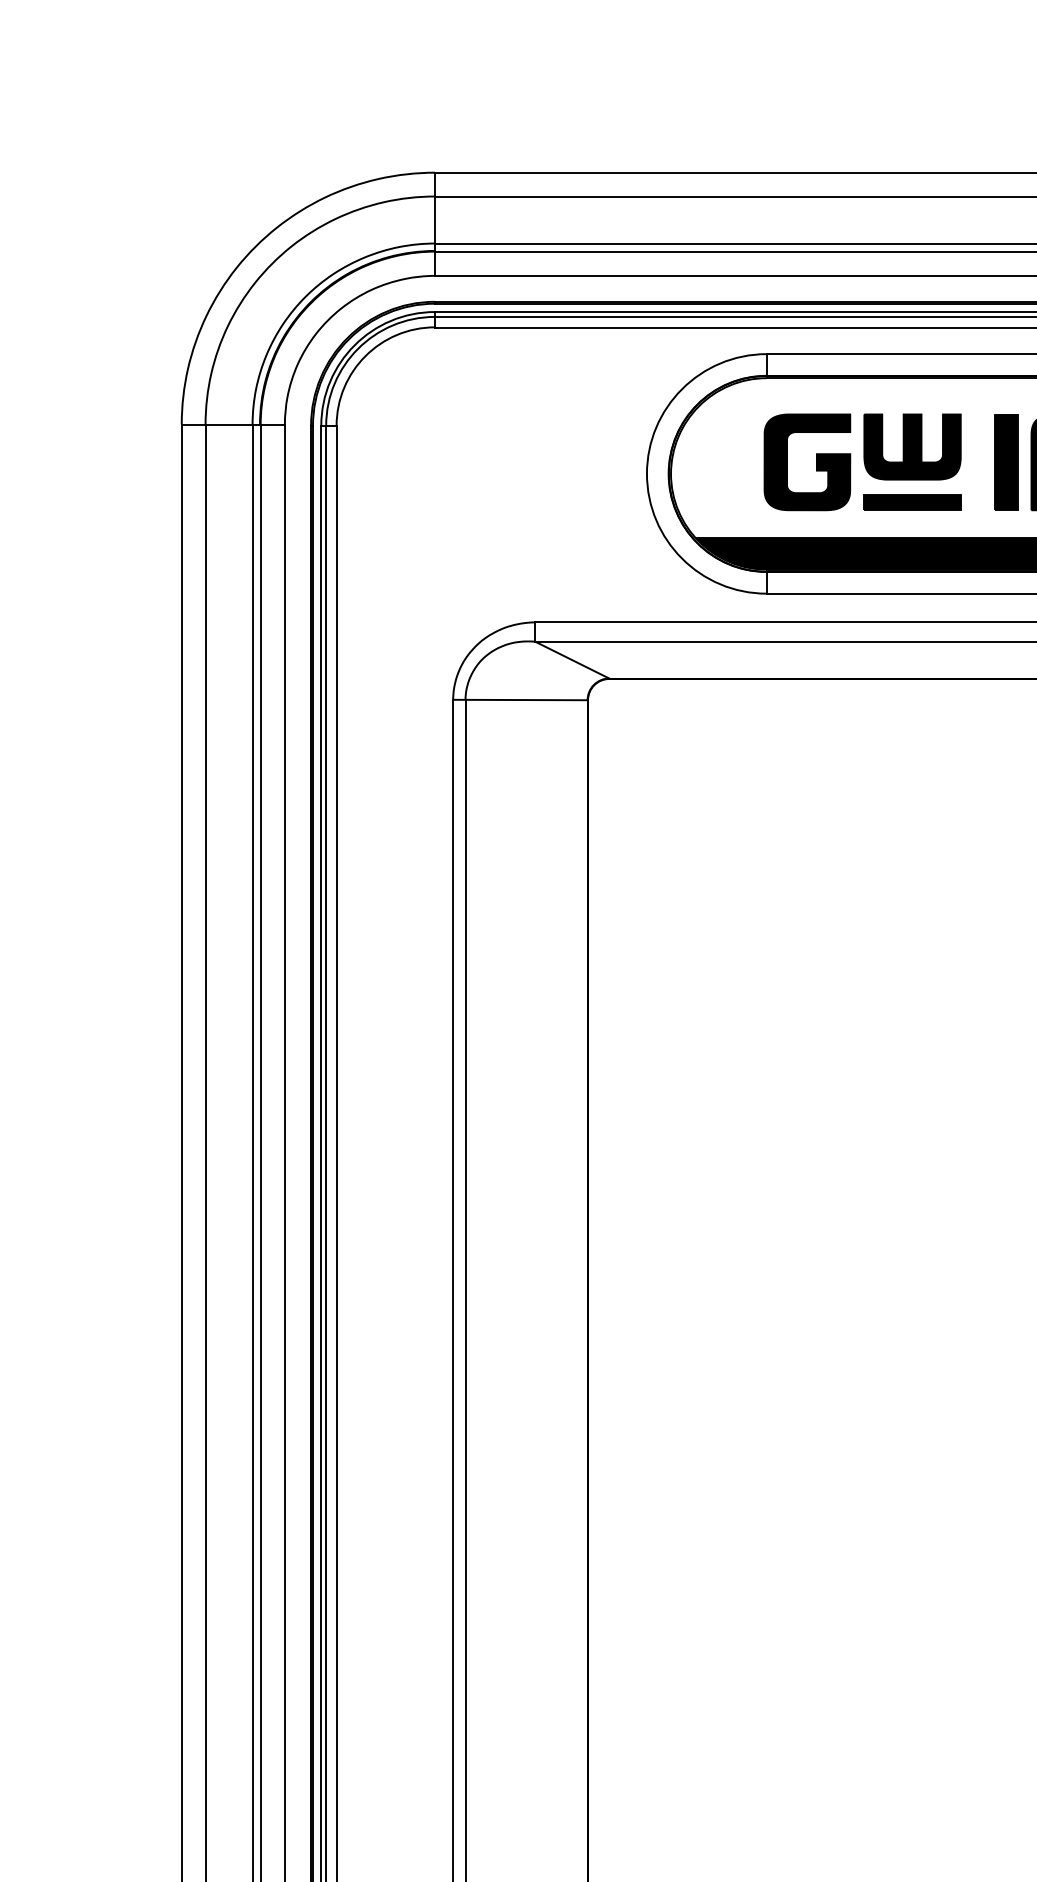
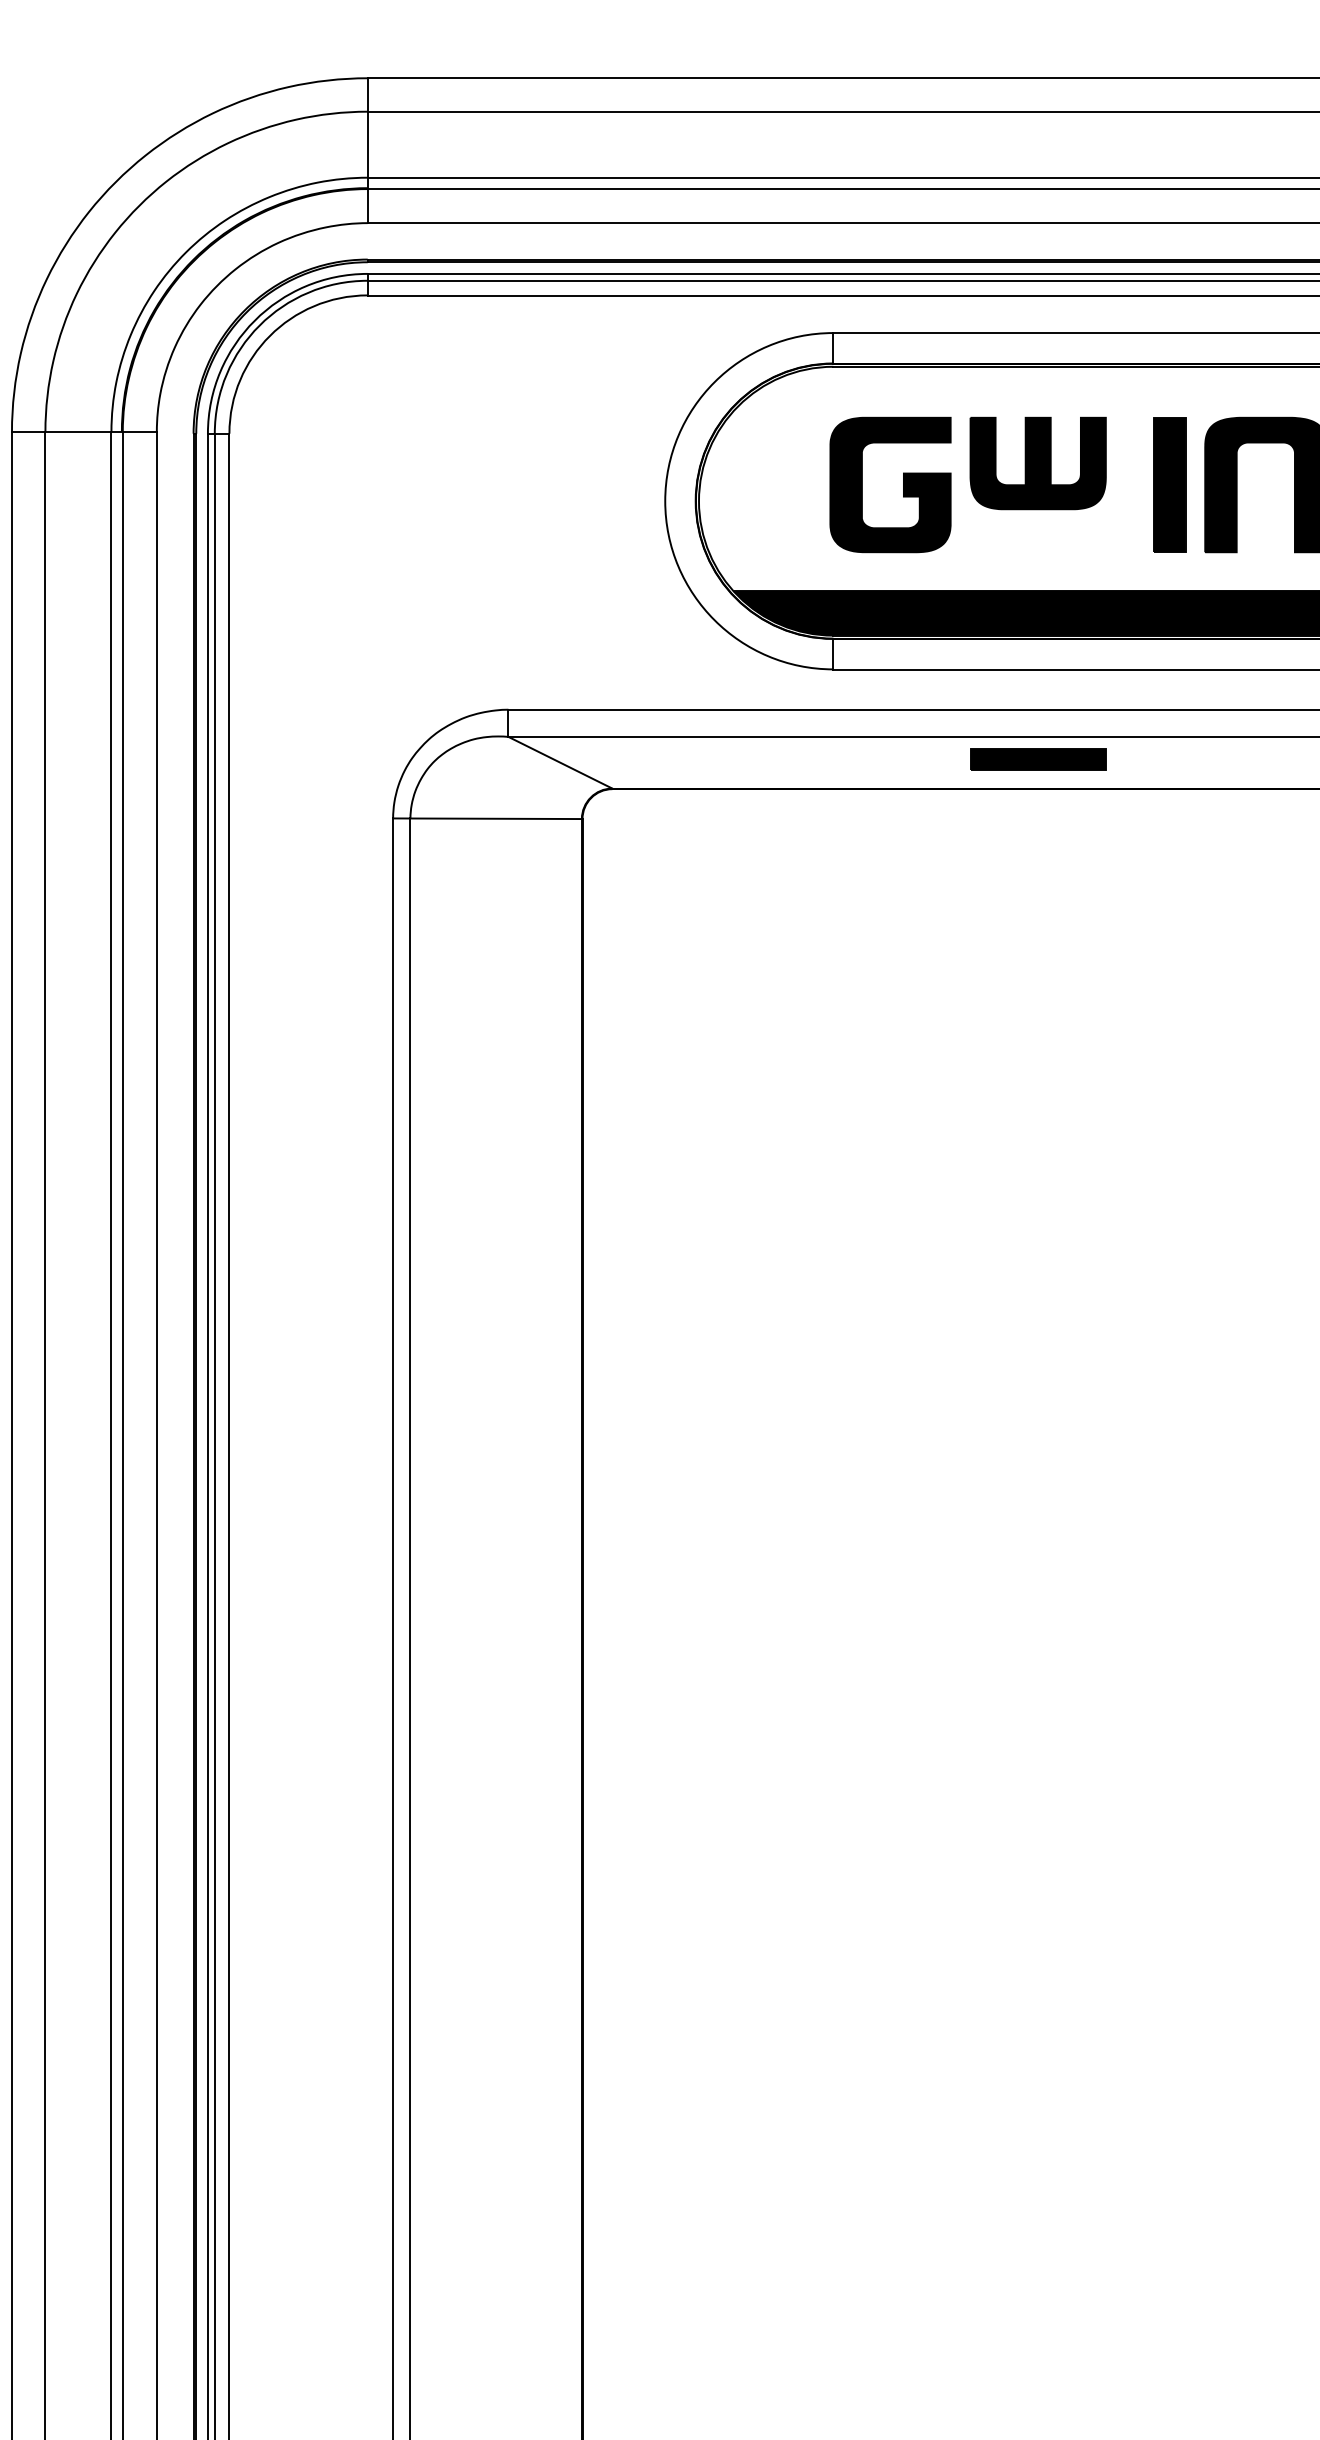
part: (912, 502) -> (1038, 759), moved

